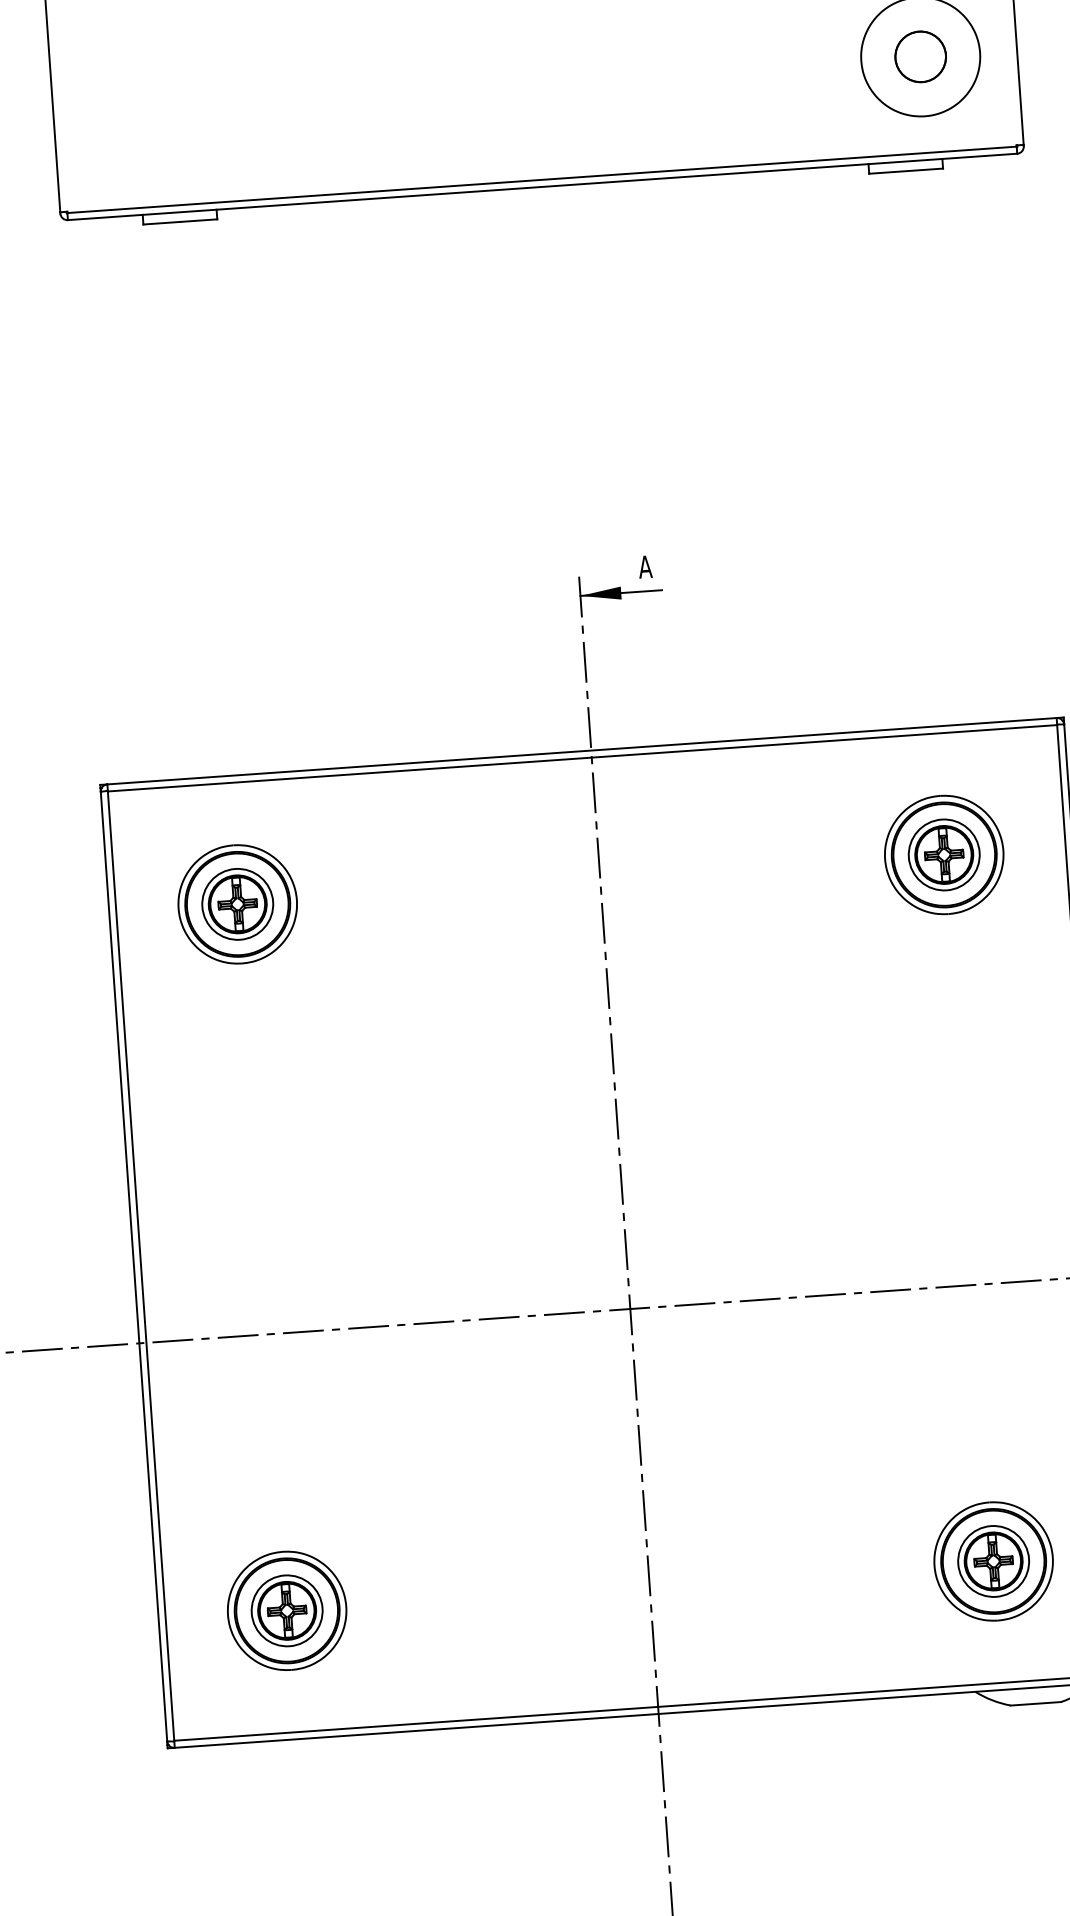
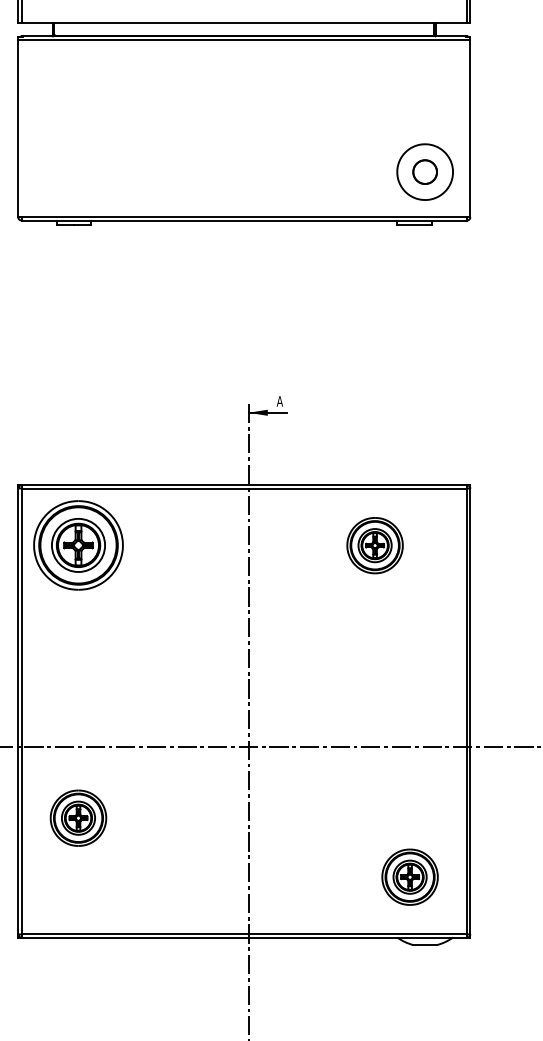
part: (942, 854) -> (374, 545), moved
part: (237, 904) -> (78, 545), size x1.6
part: (287, 1609) -> (78, 817), moved

